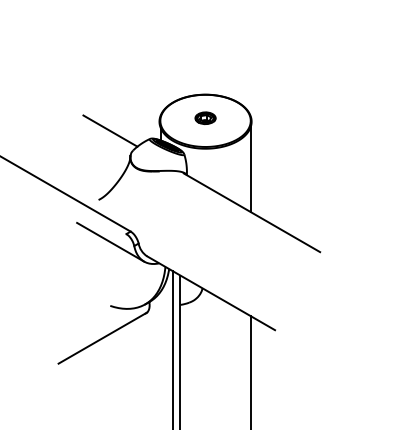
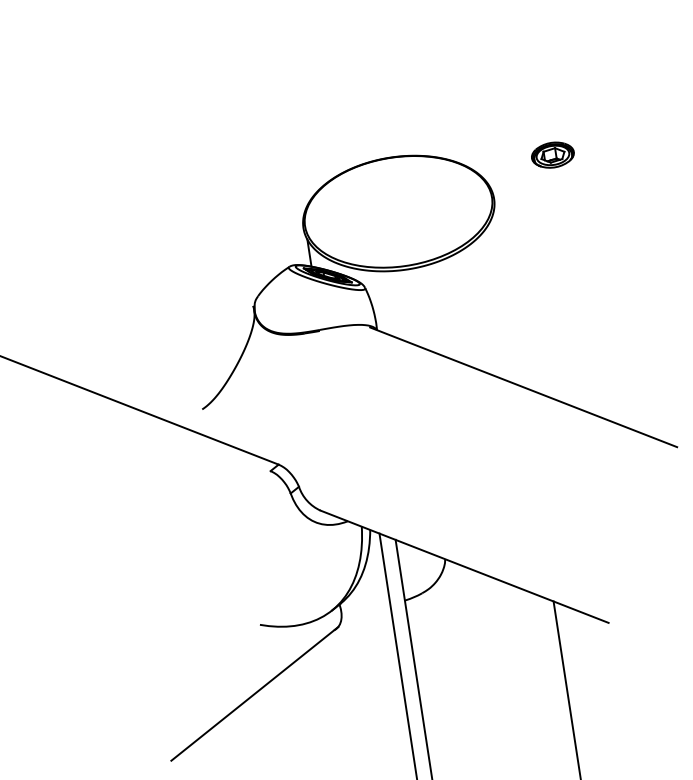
part: (205, 118) -> (552, 155), moved
line: (110, 130) -> (204, 261), removed
line: (250, 169) -> (506, 298), removed
line: (110, 241) -> (240, 491), removed

